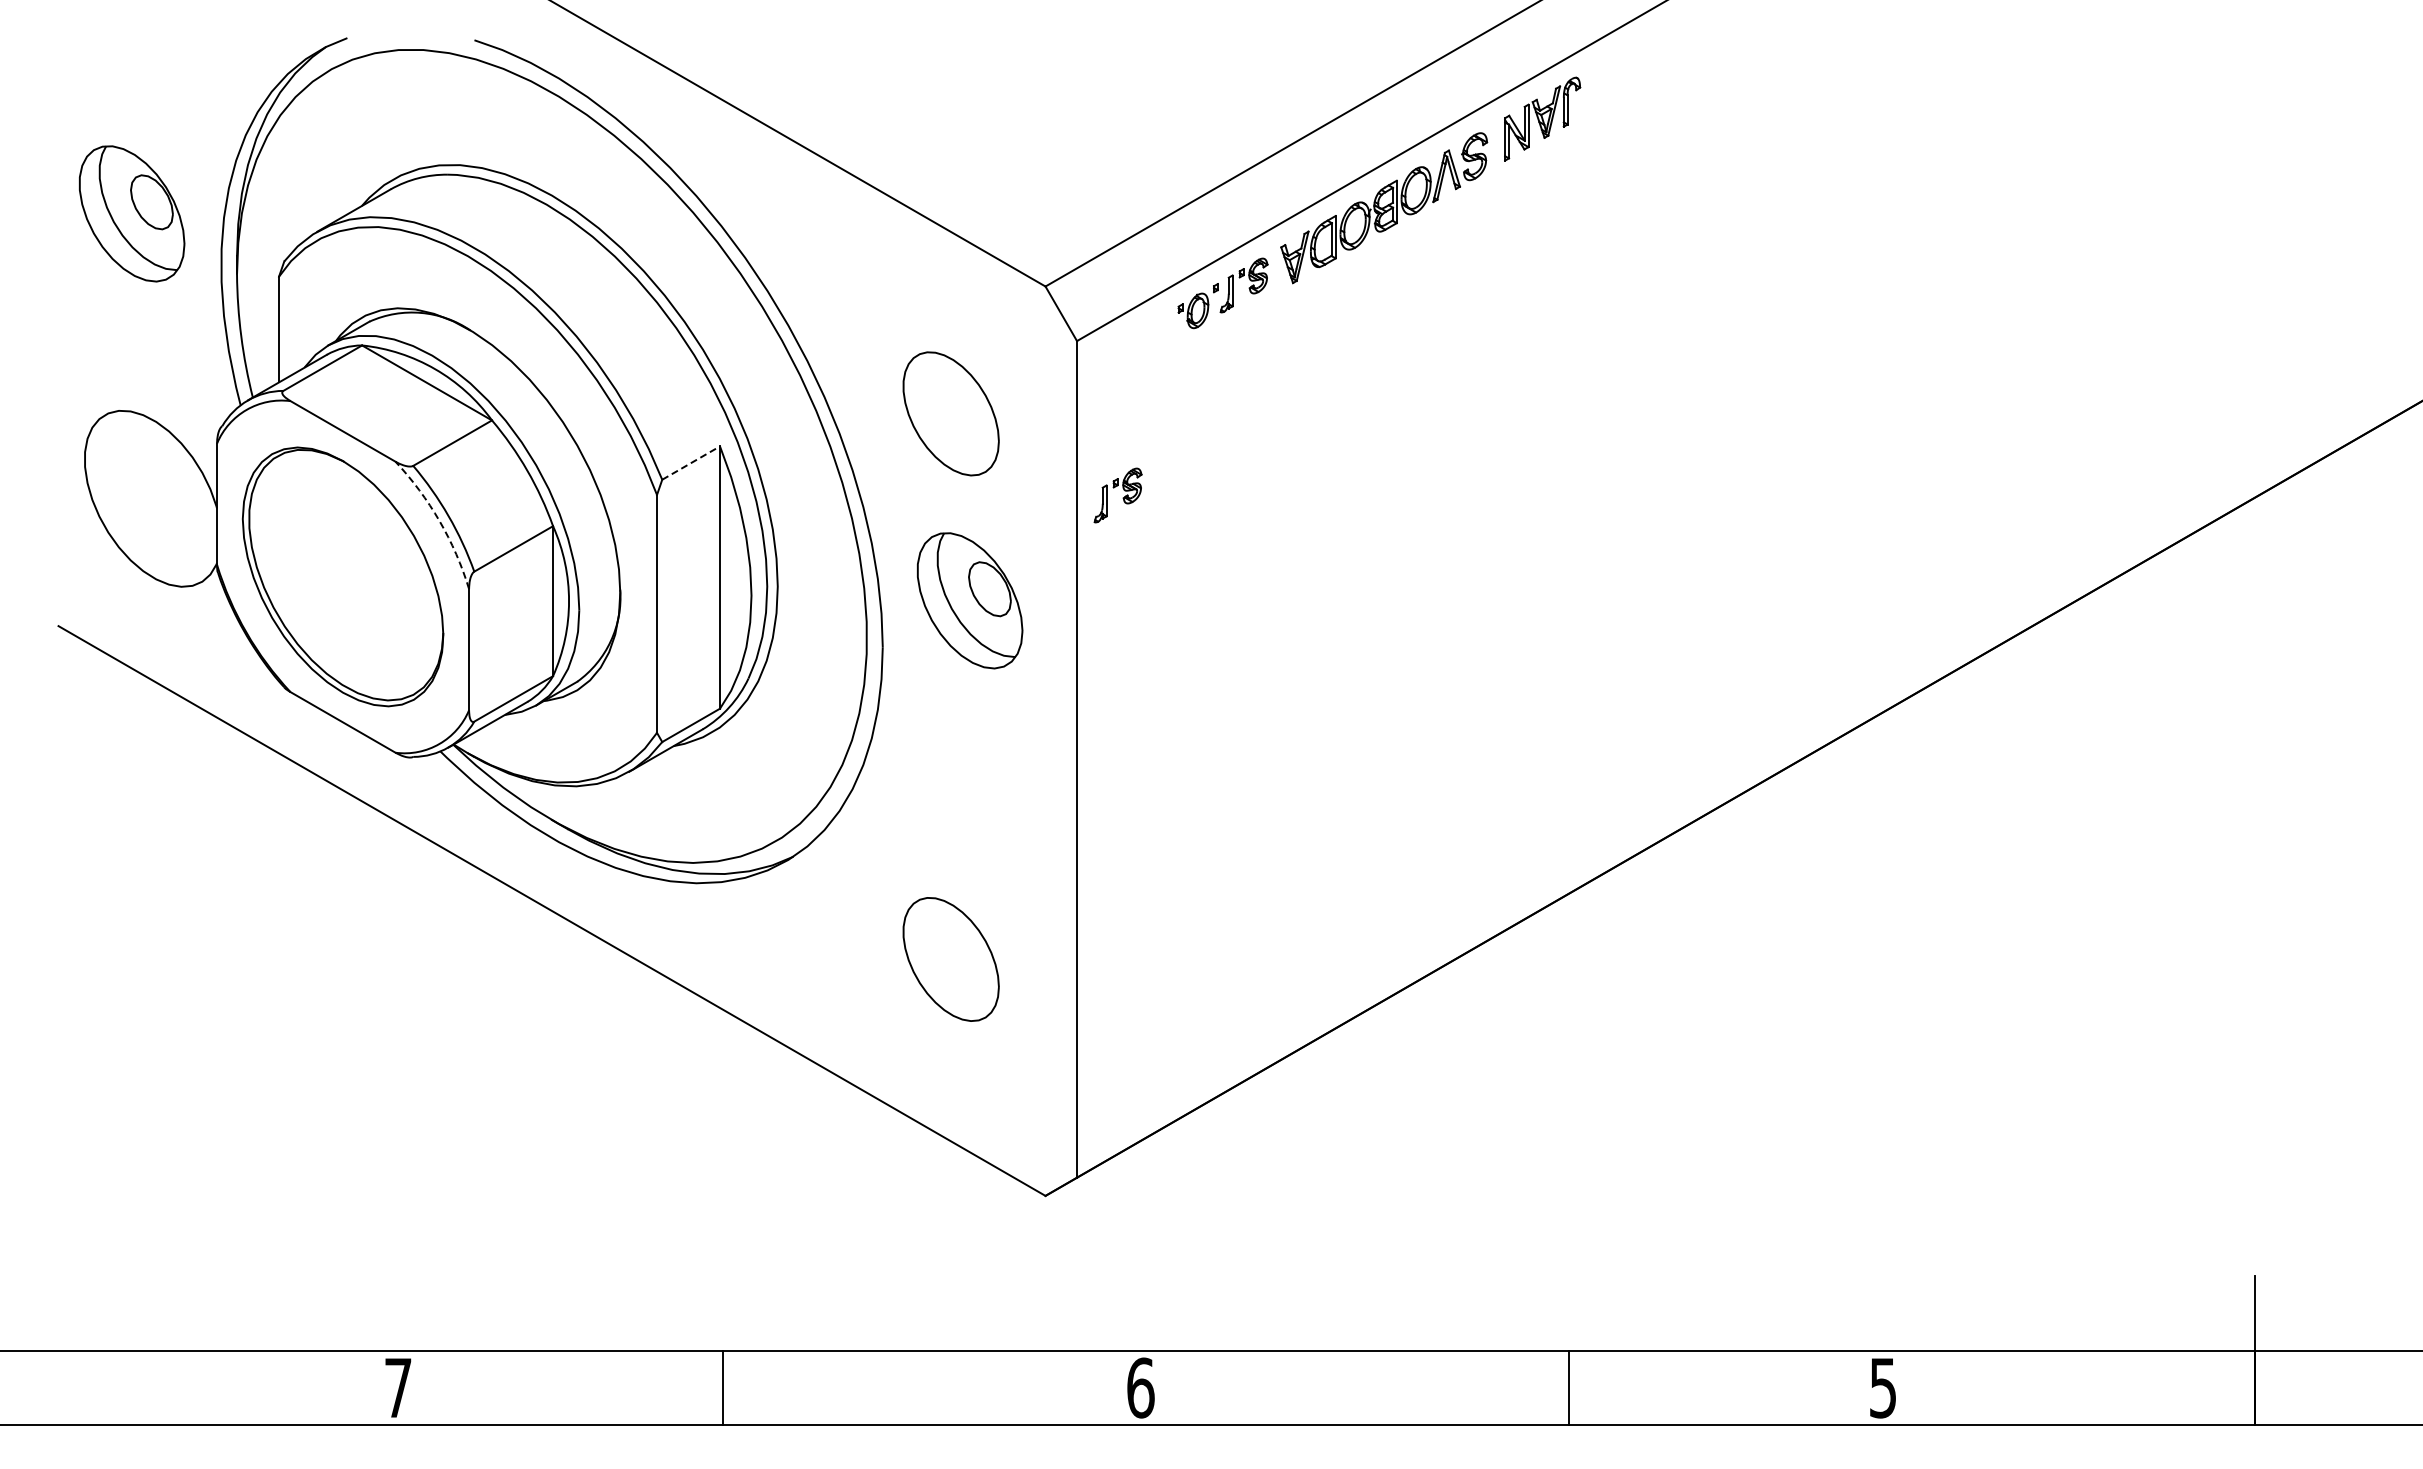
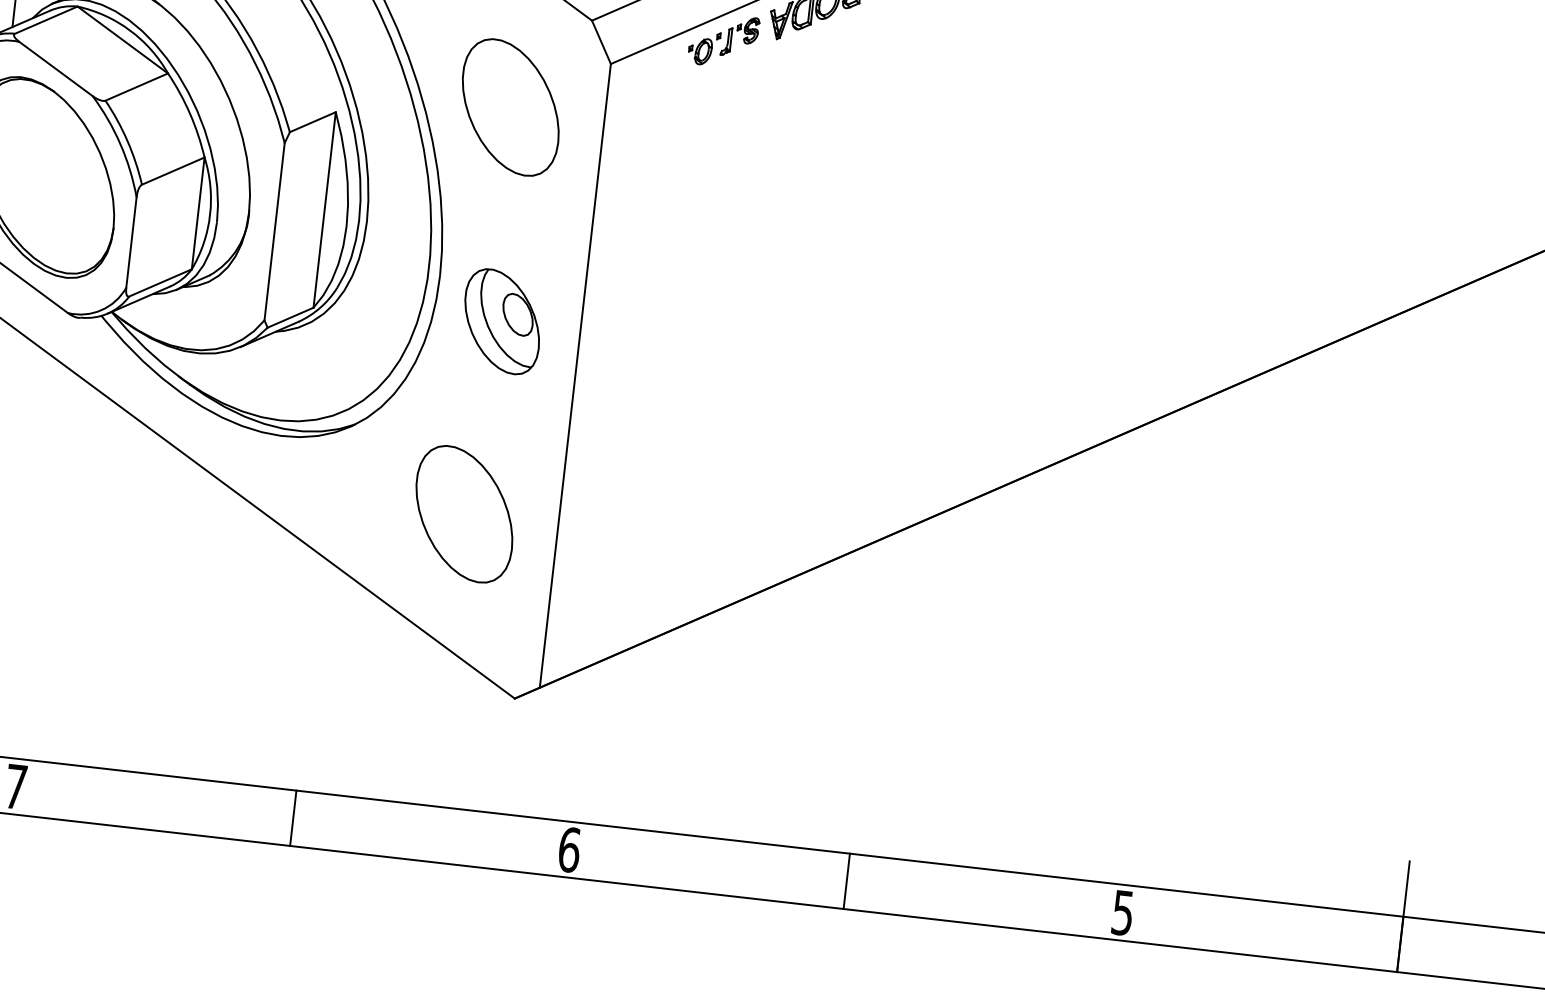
part: (951, 413) -> (511, 107), size x1.43
line: (691, 462) -> (313, 121), dashed -> solid
part: (1117, 495) -> (627, 182), removed
arc: (439, 521) -> (120, 144), dashed -> solid
part: (969, 600) -> (501, 321), moved
part: (951, 959) -> (464, 514), size x1.43
line: (723, 1387) -> (293, 818), moved
line: (1568, 1387) -> (846, 881), moved

